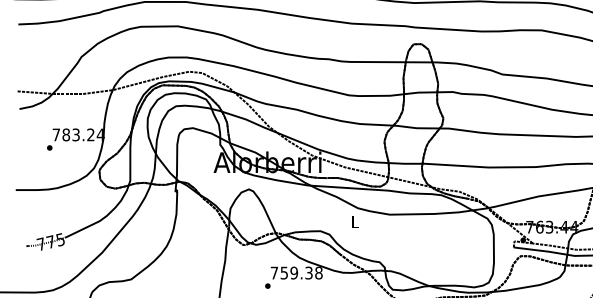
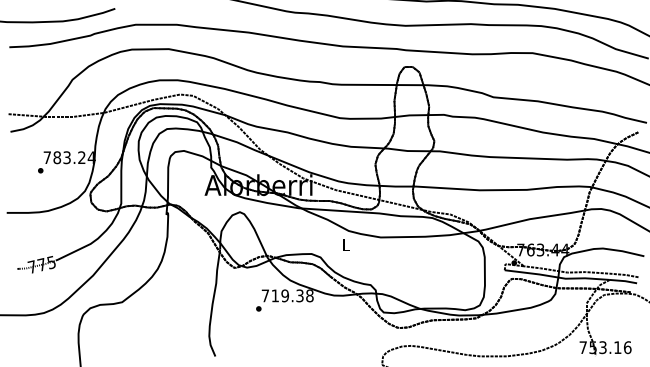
text: (283, 272) -> (274, 295), 759.38 -> 719.38

